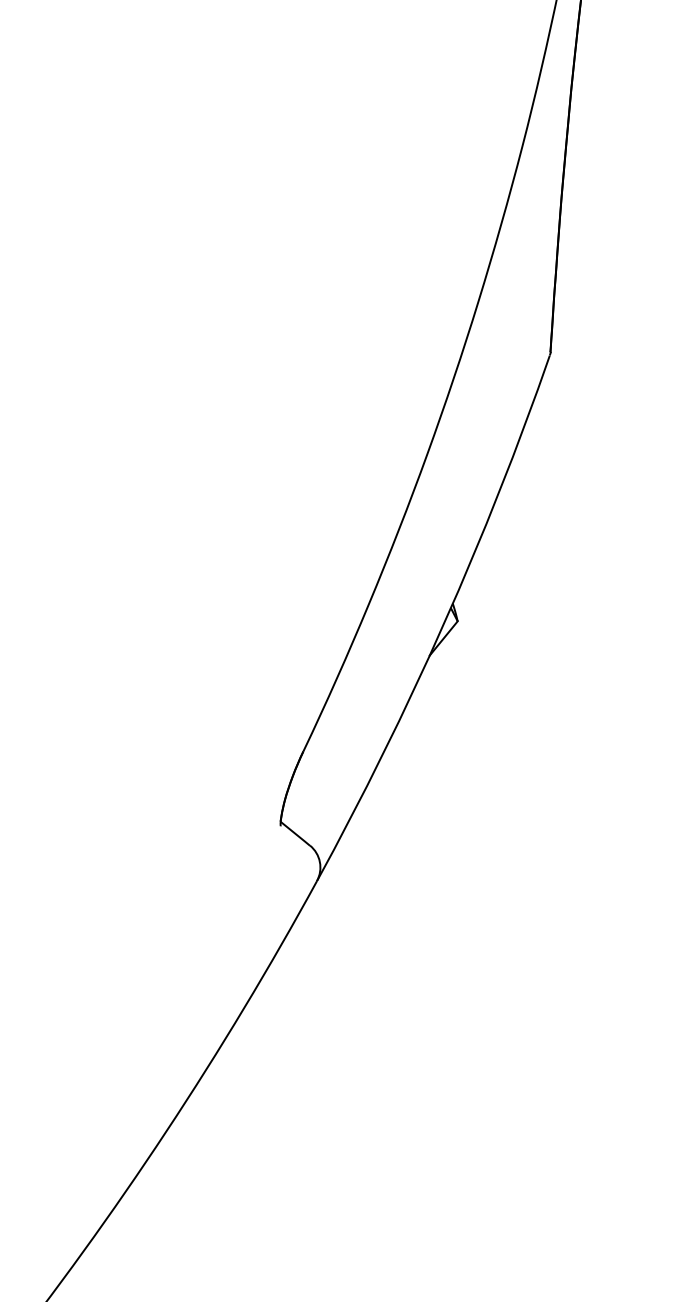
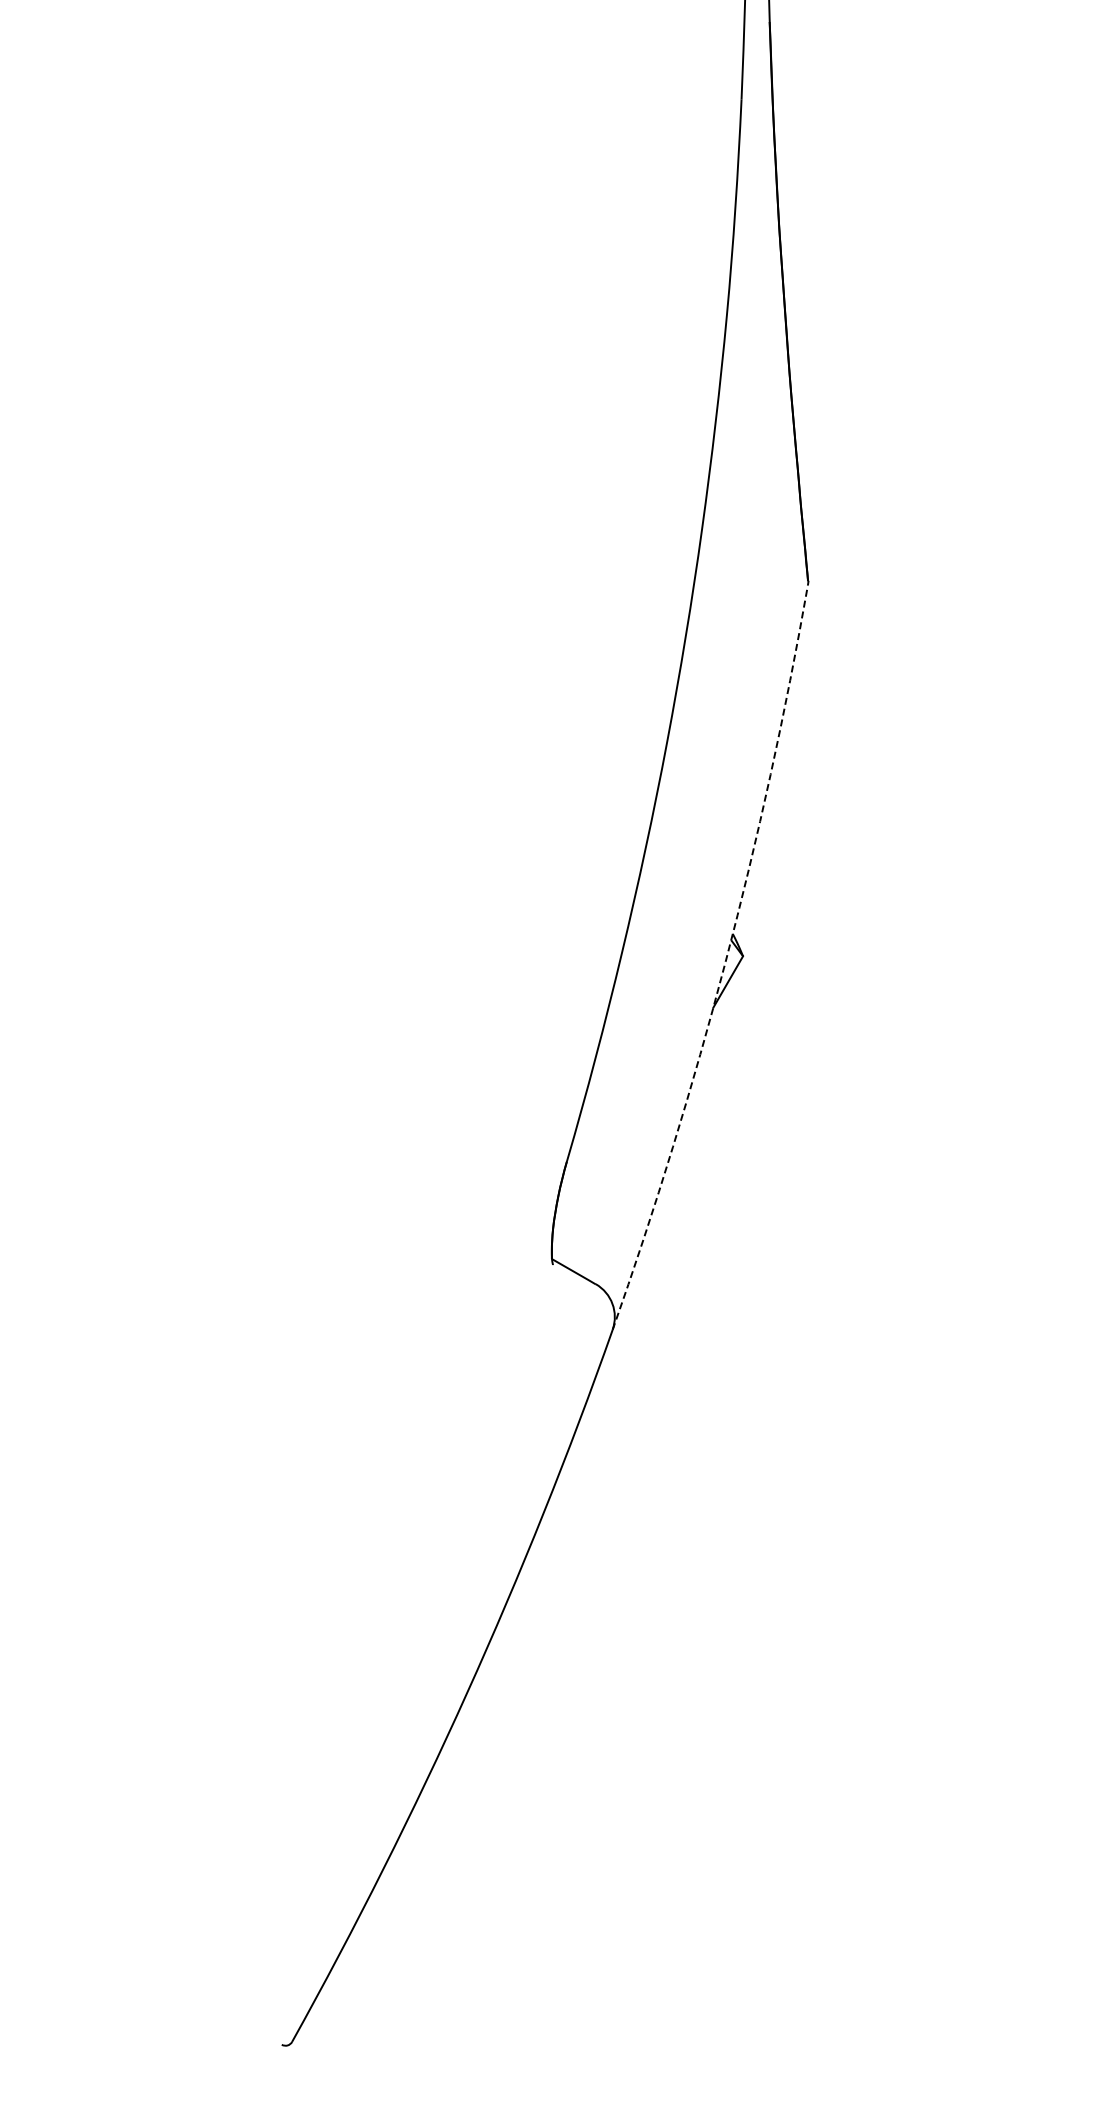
arc: (444, 623) -> (725, 961), solid -> dashed

